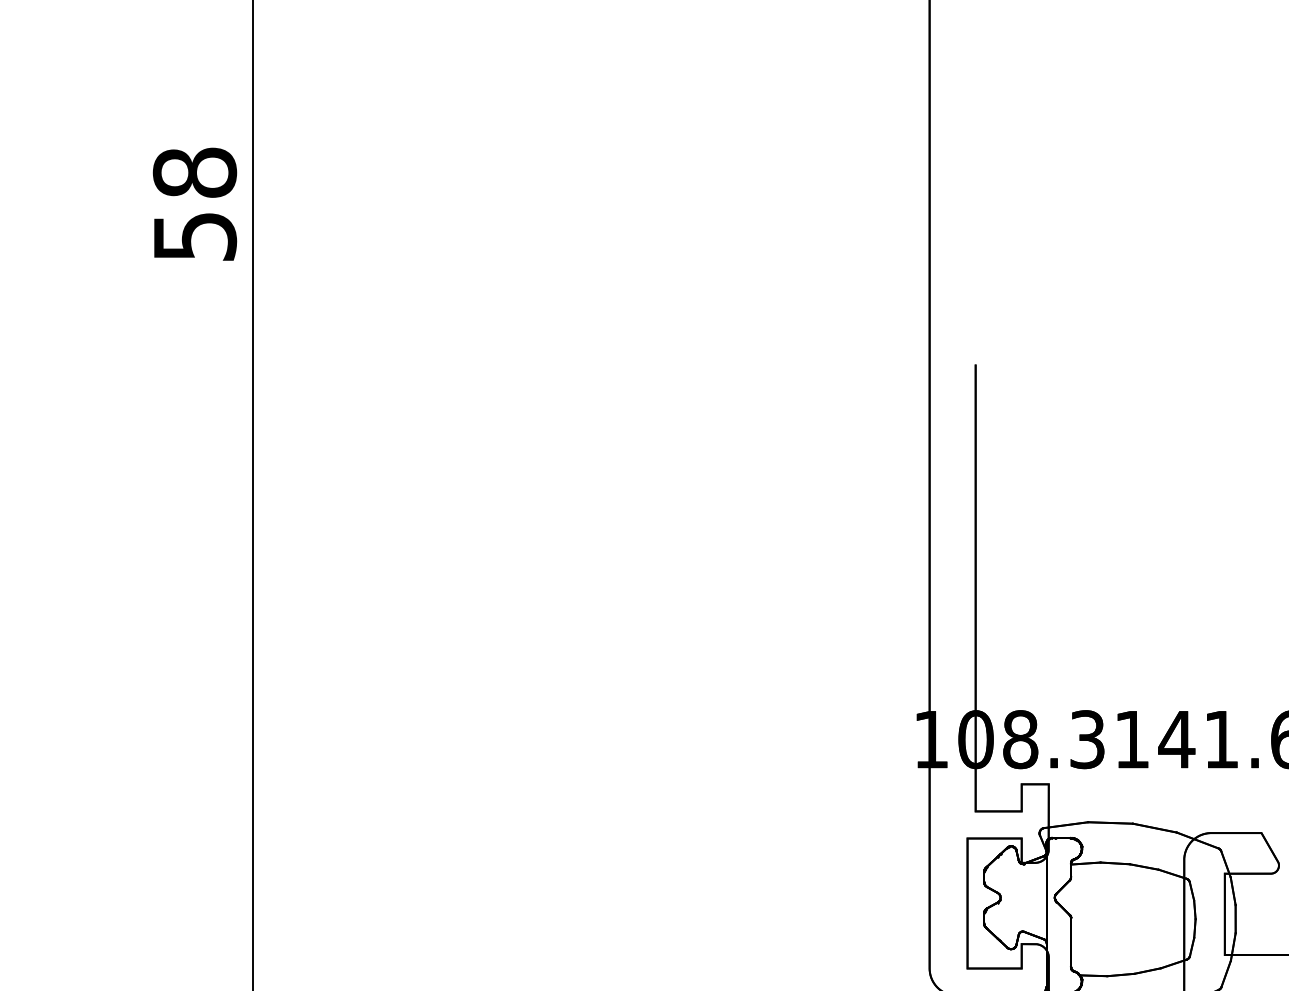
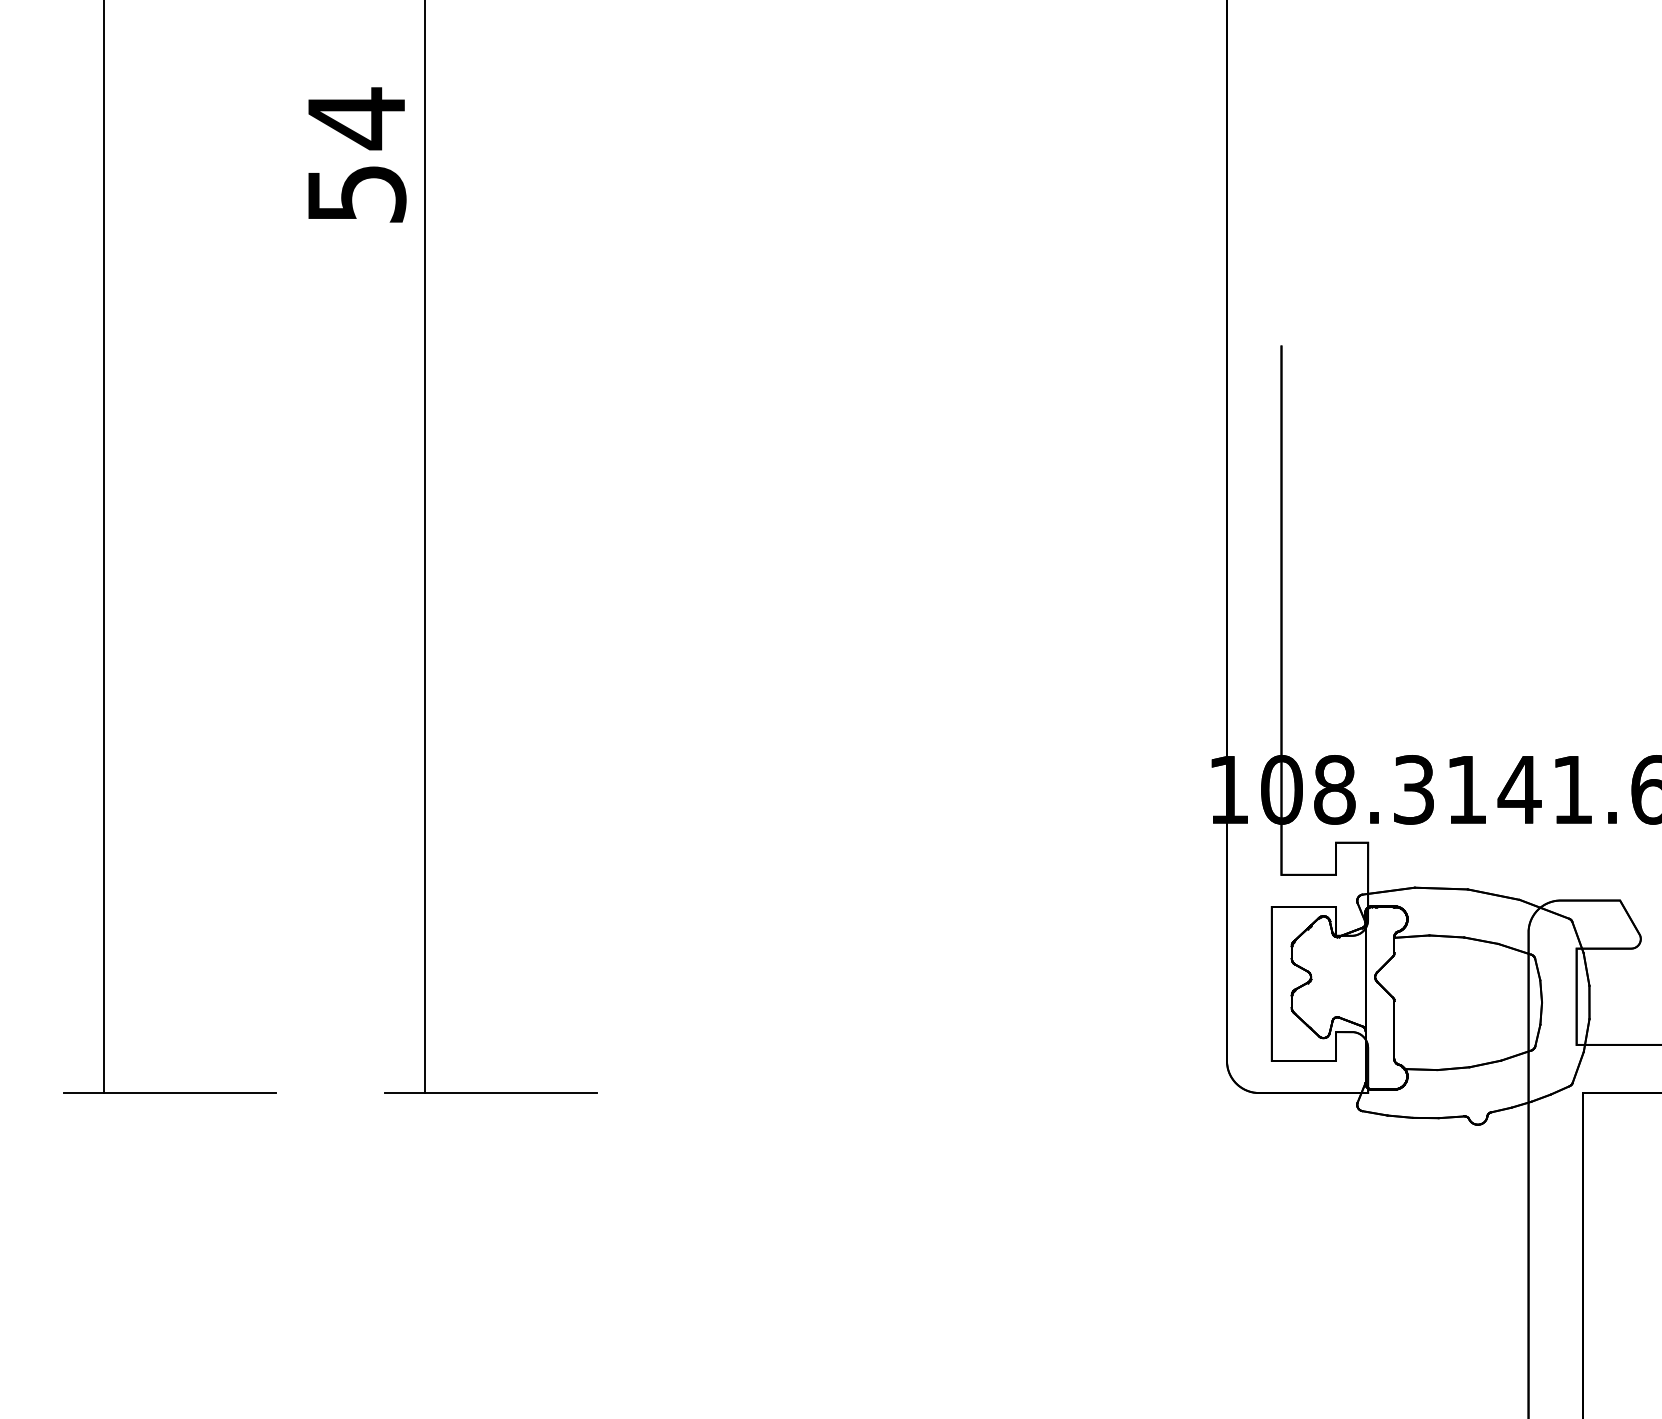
text: (194, 172) -> (356, 118), 58 -> 54

